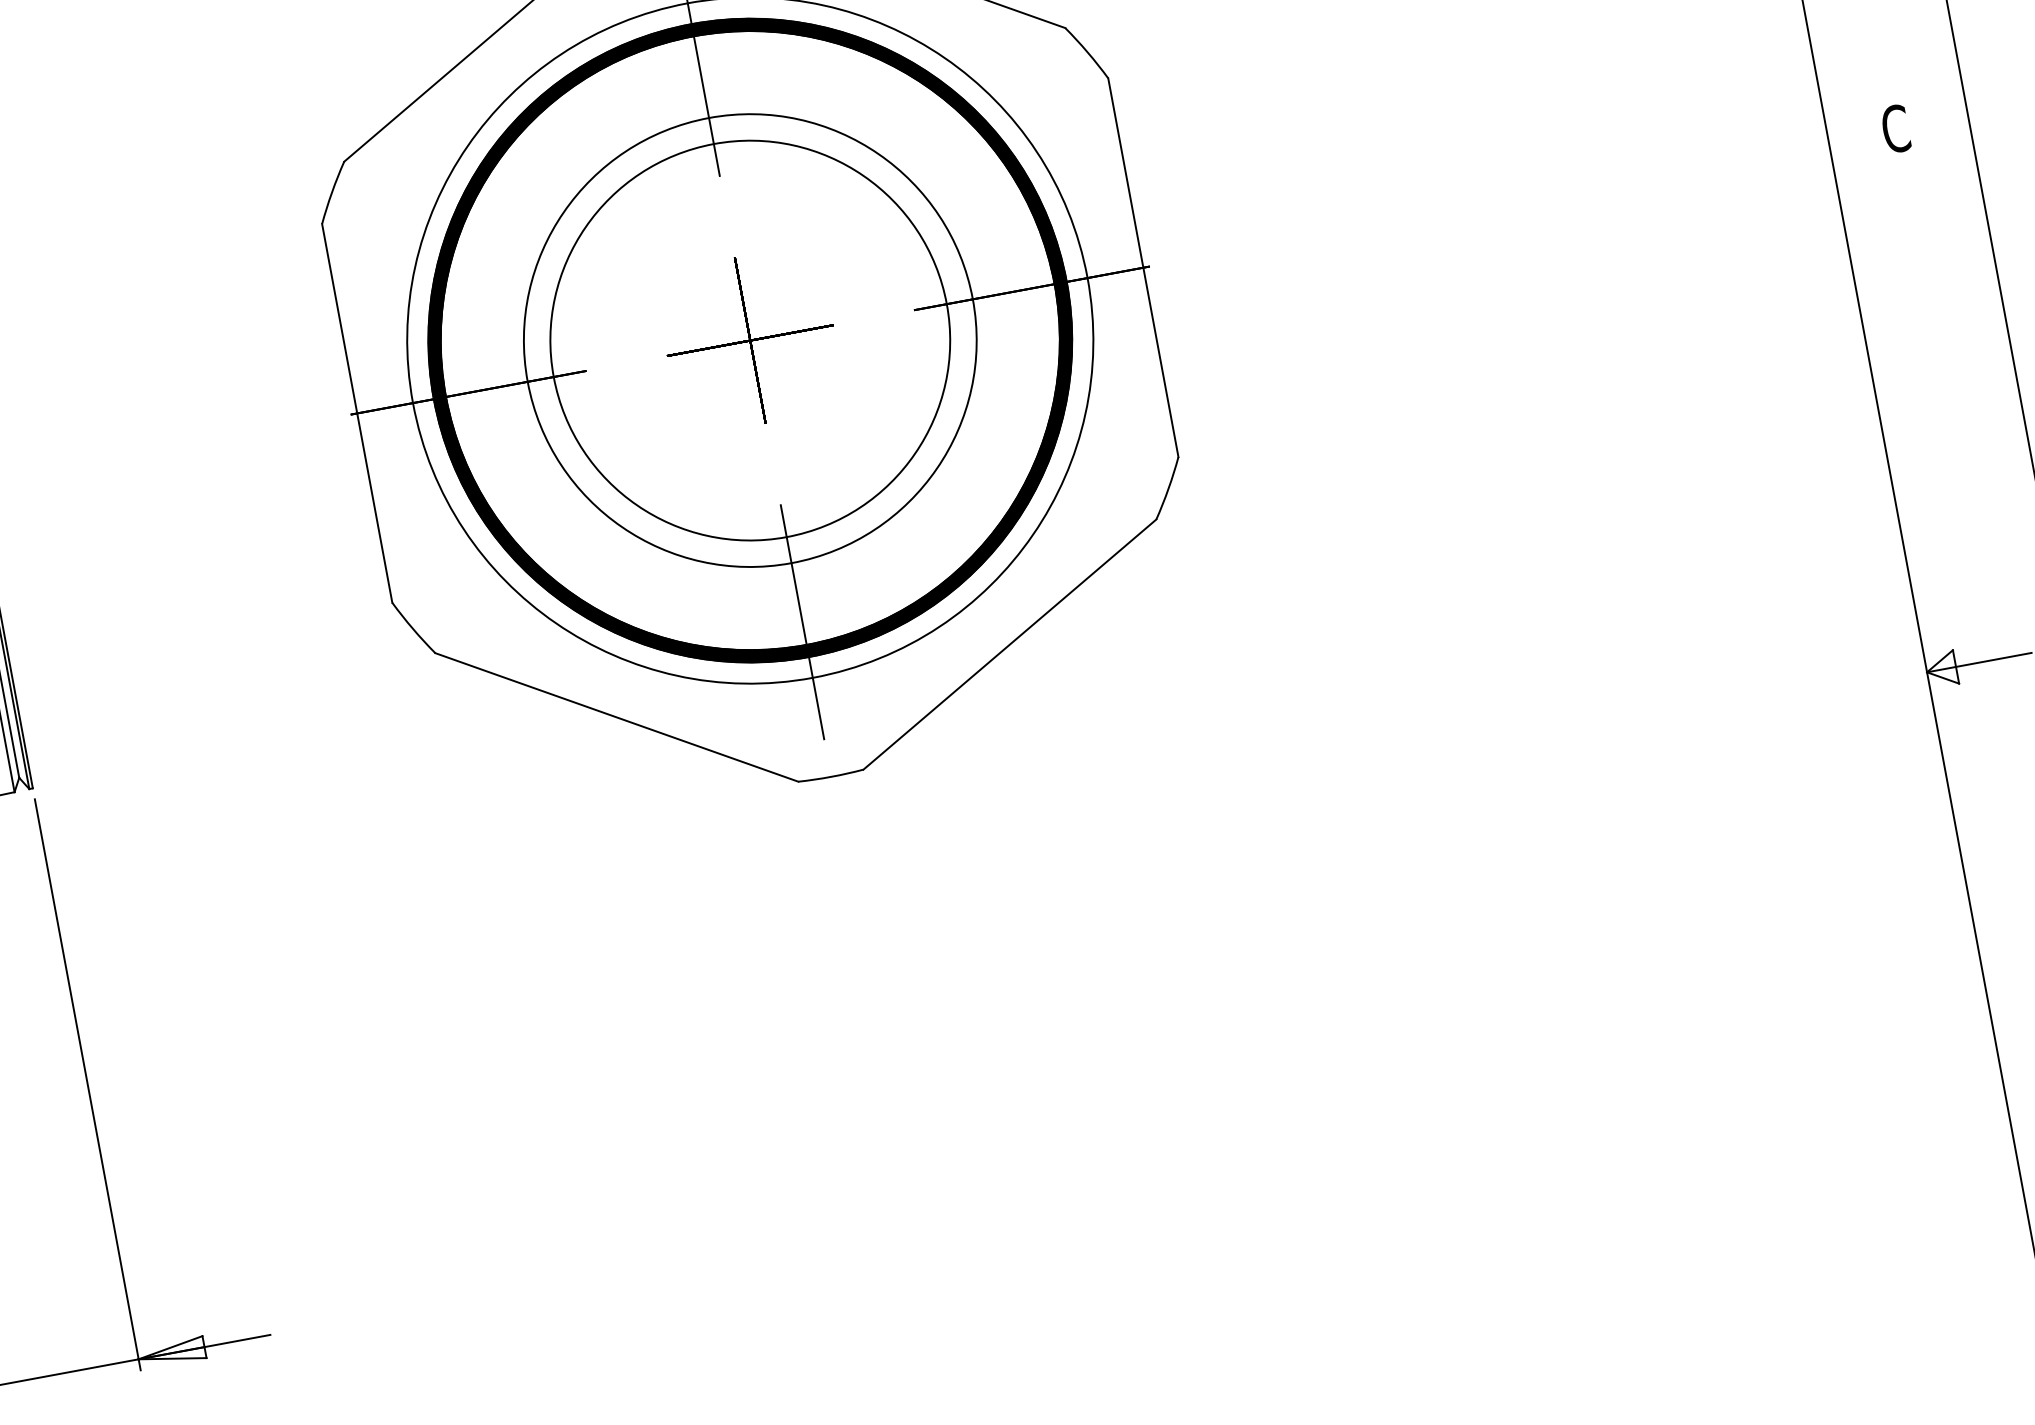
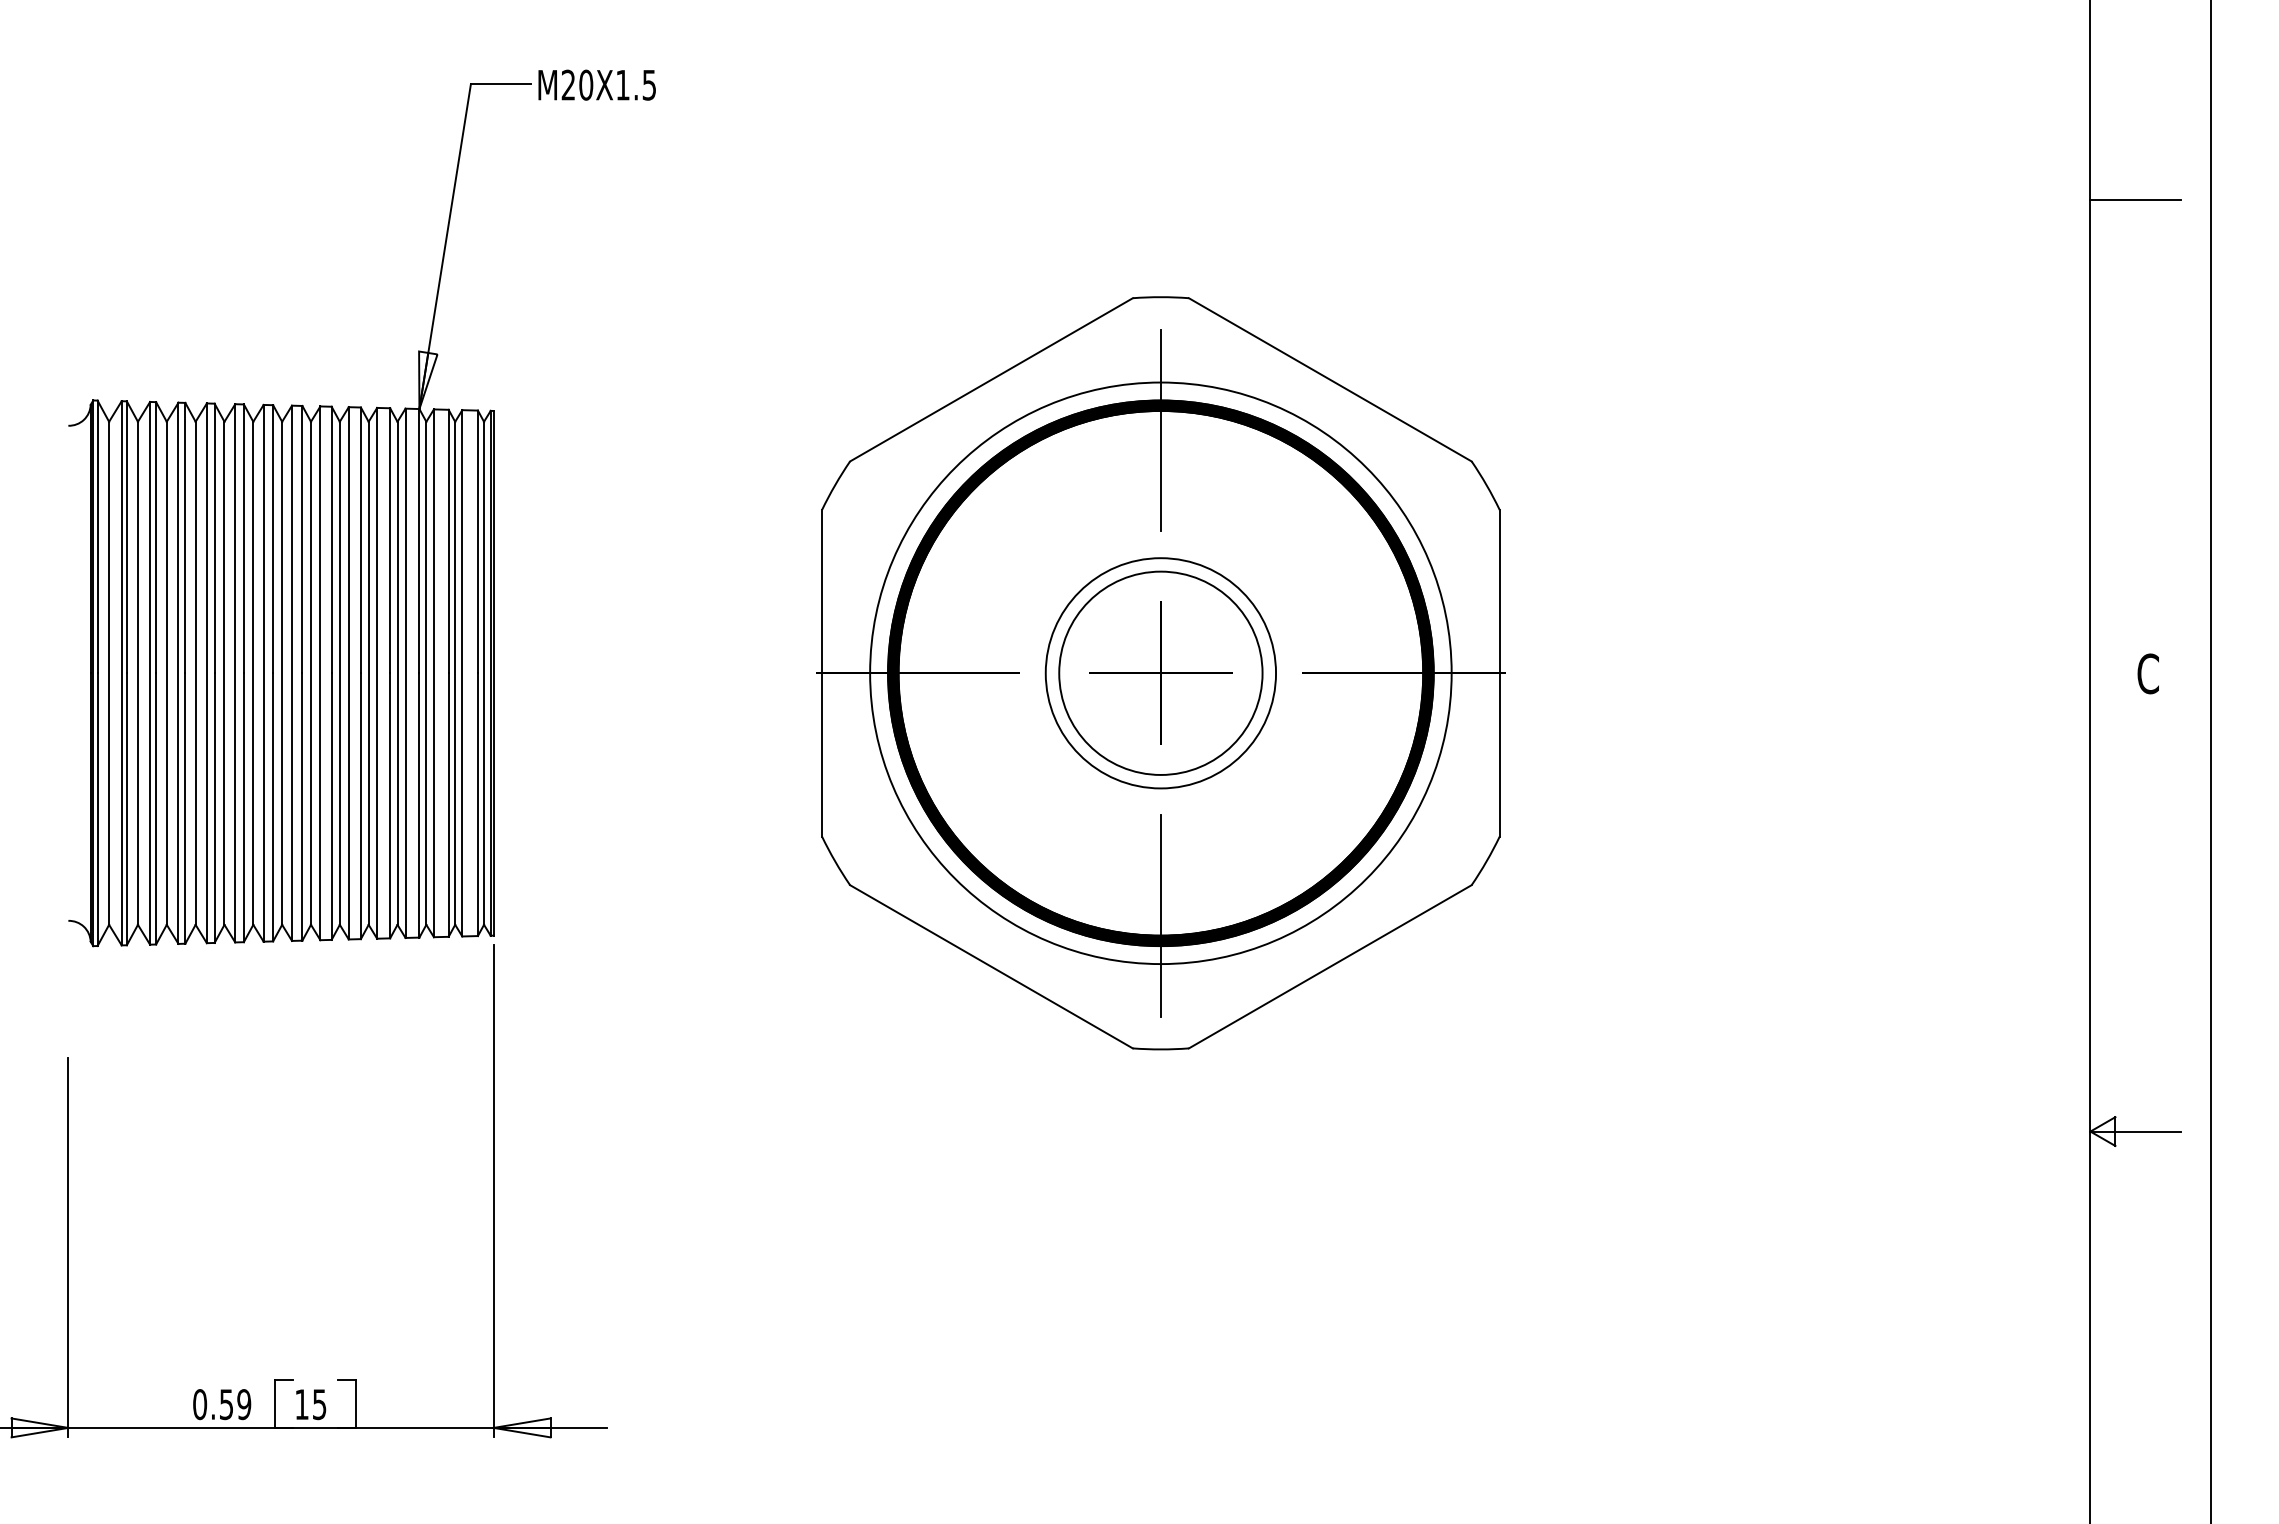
circle: (749, 339) -> (1160, 672), size x0.6
circle: (749, 340) -> (1160, 673), size x0.6

